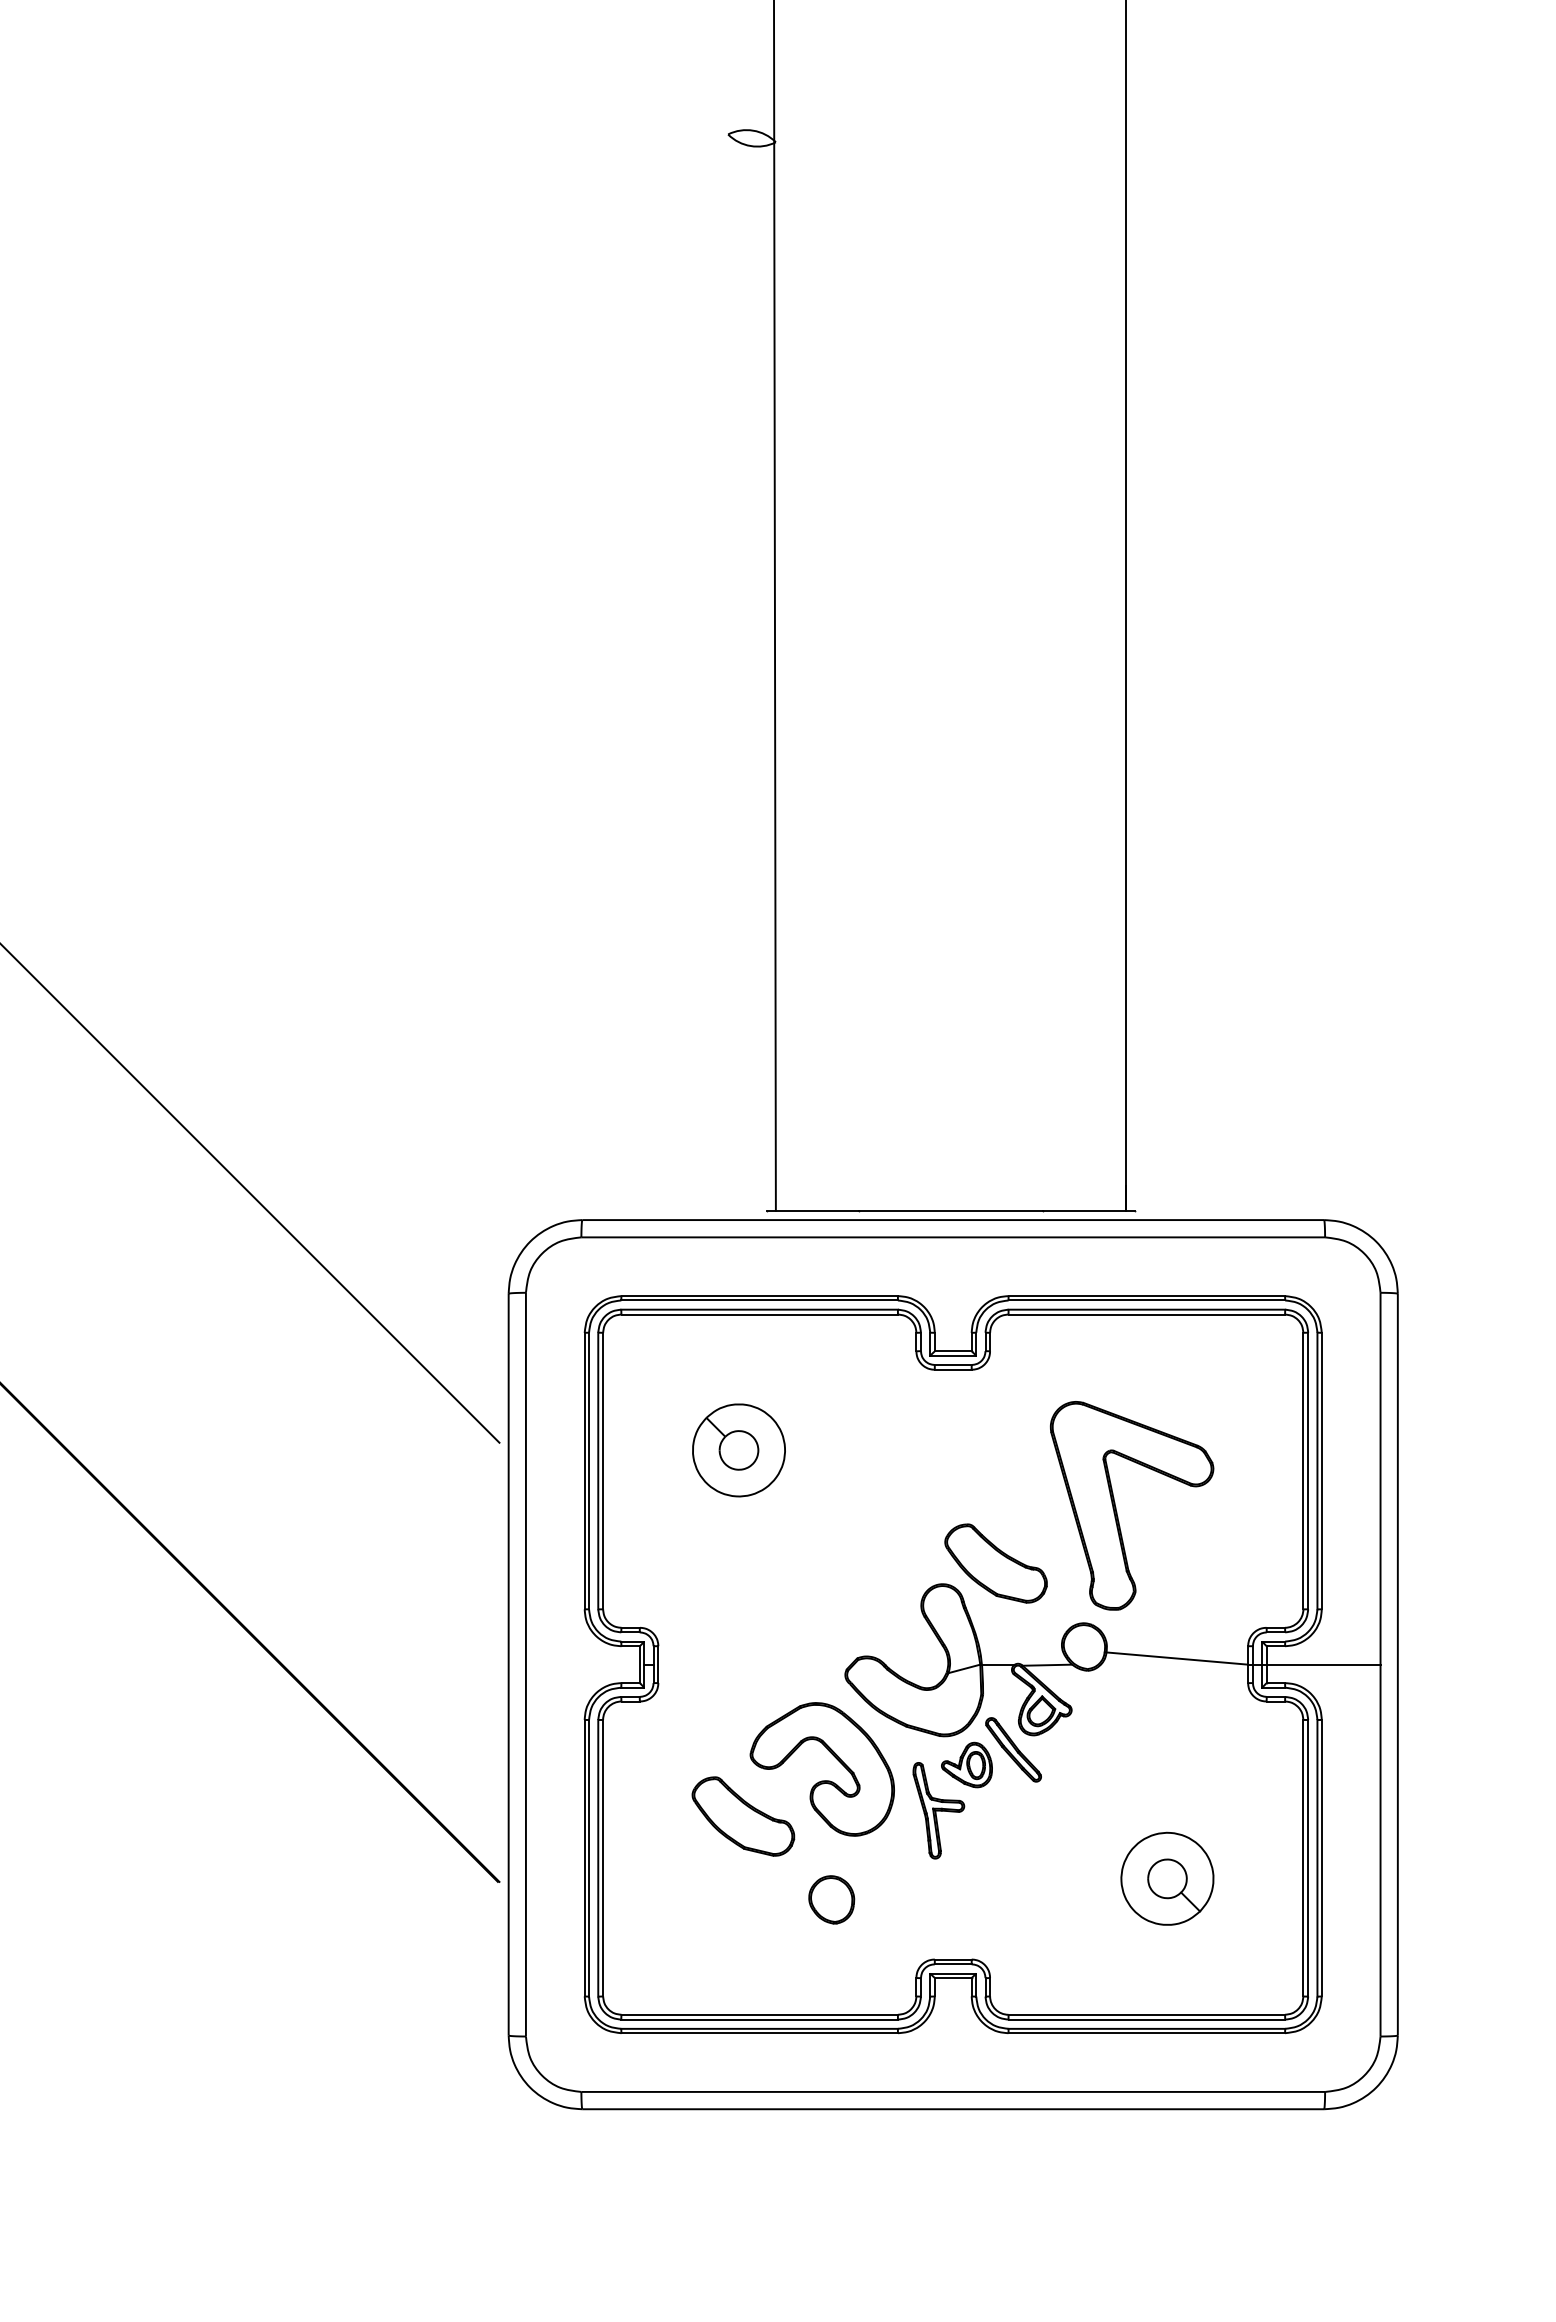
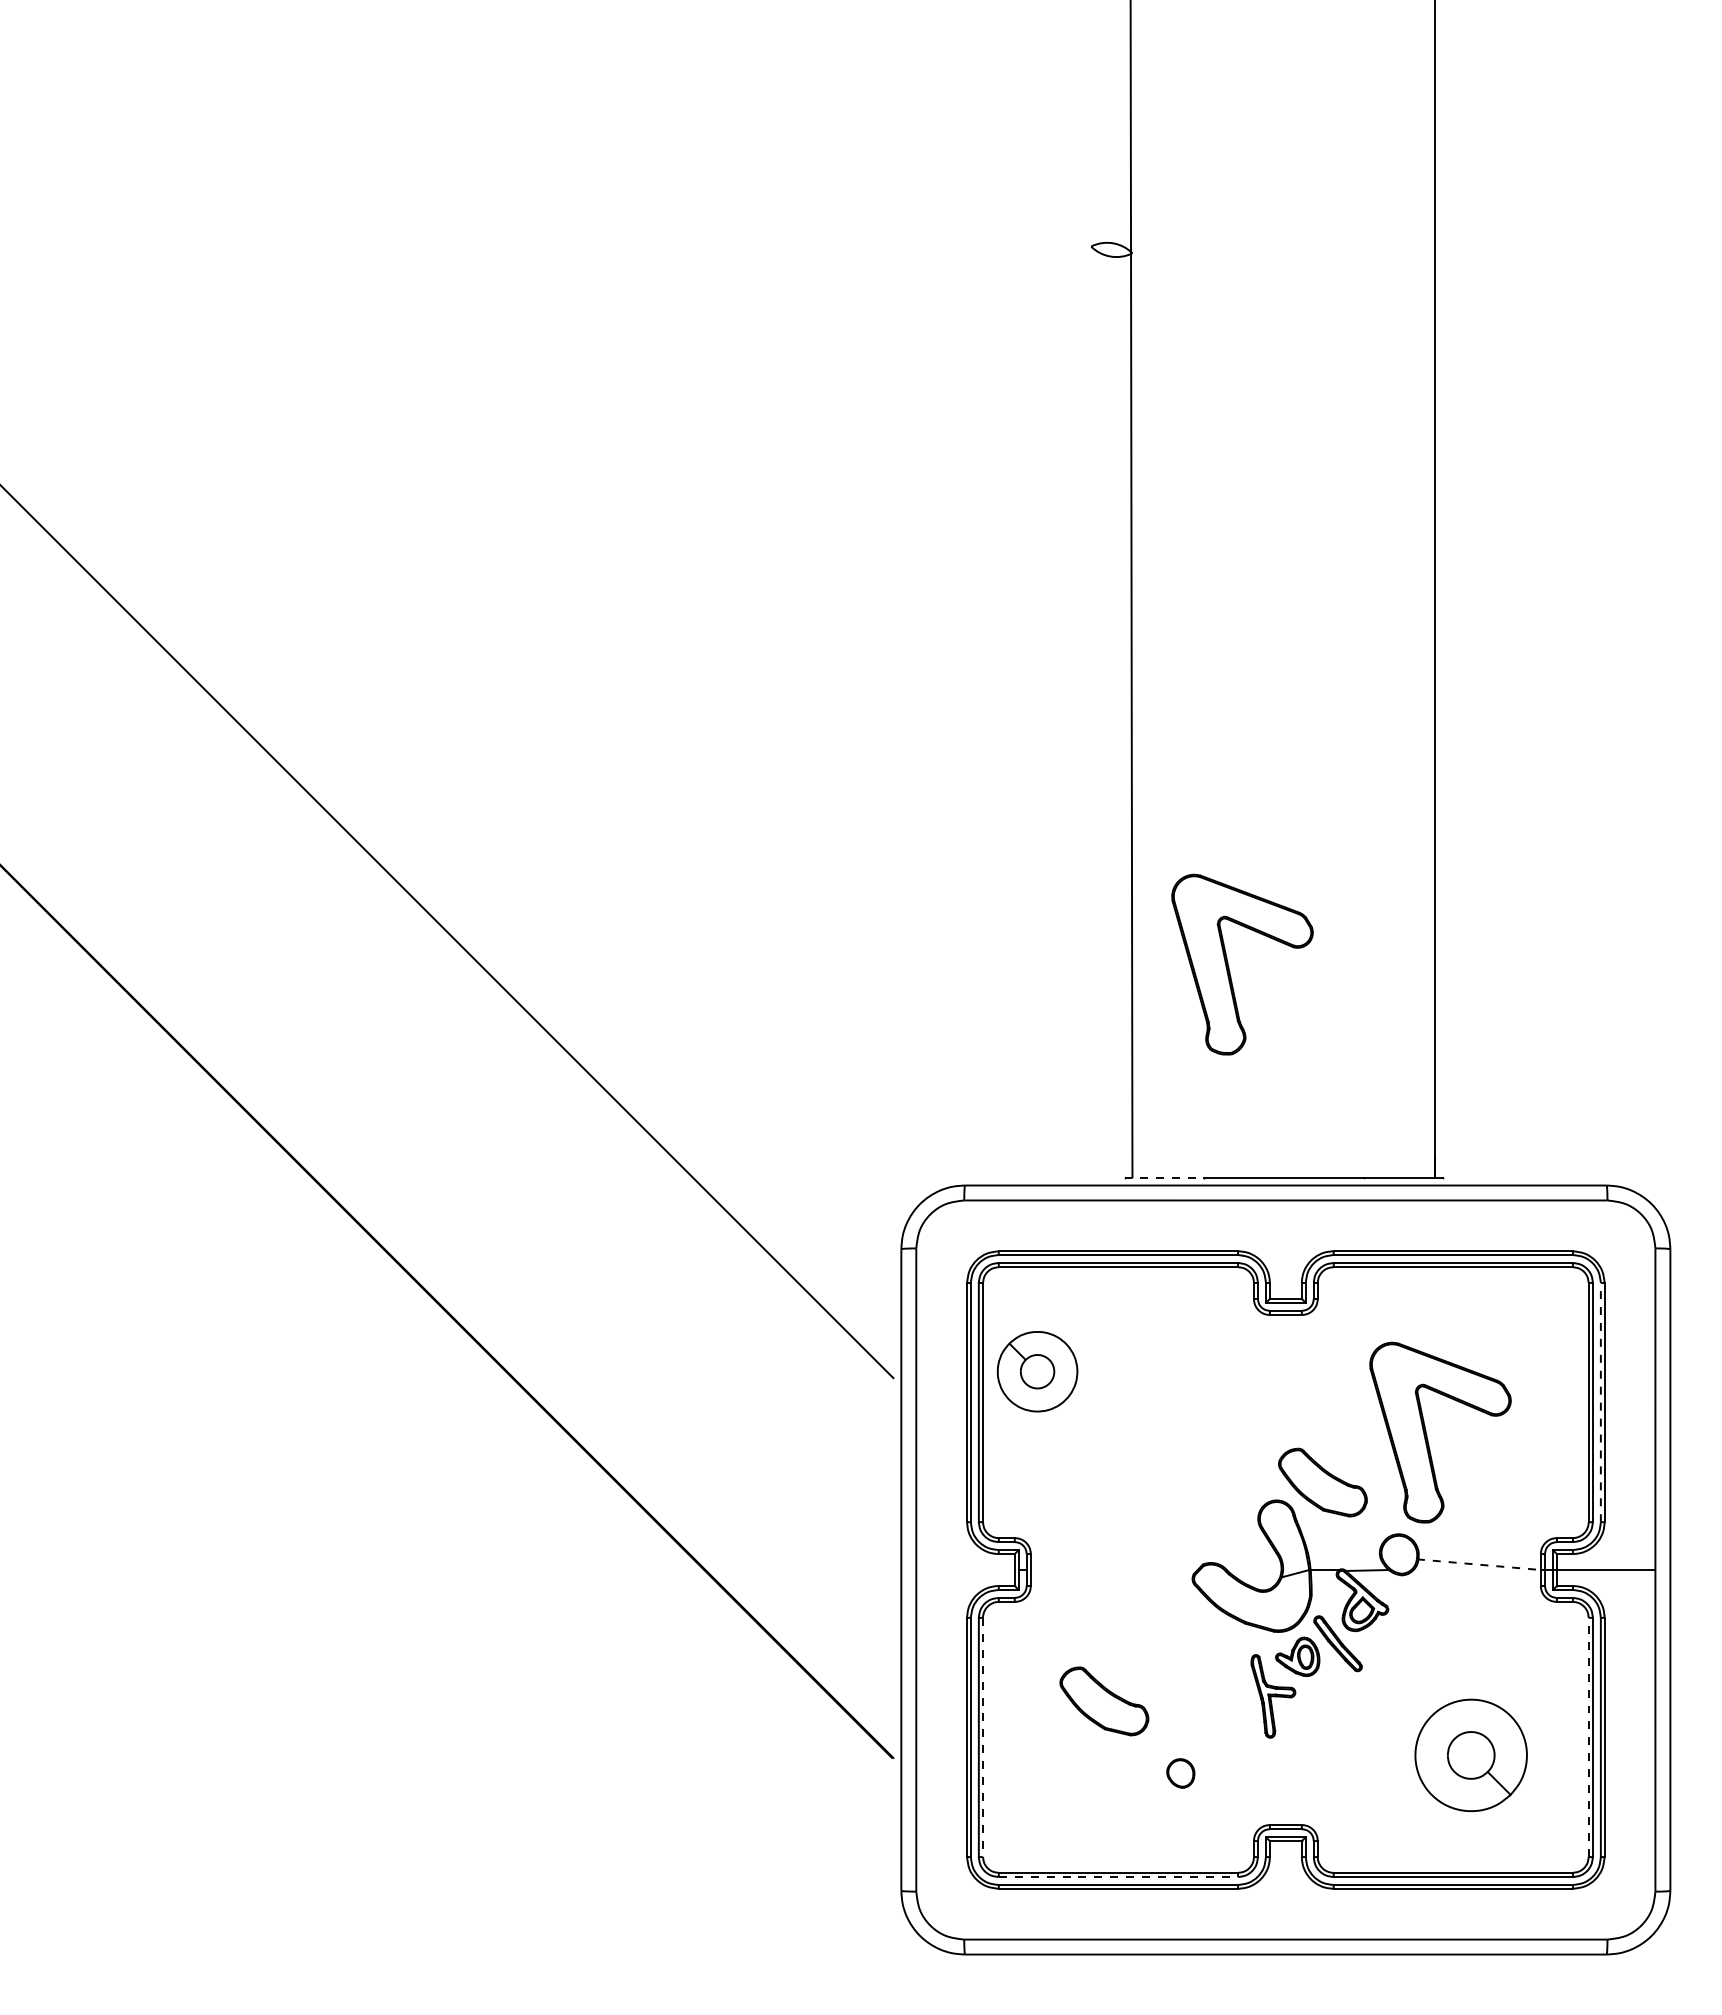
part: (888, 968) -> (1229, 967), added
line: (812, 1210) -> (1164, 1177), solid -> dashed
part: (738, 1450) -> (1037, 1371), moved
line: (1317, 1470) -> (1600, 1402), solid -> dashed
line: (1177, 1658) -> (1479, 1564), solid -> dashed
part: (825, 1779) -> (1175, 1669), removed
line: (603, 1858) -> (983, 1737), solid -> dashed
line: (1303, 1858) -> (1588, 1737), solid -> dashed
part: (1166, 1877) -> (1470, 1754), size x1.4
part: (831, 1899) -> (1180, 1773), size x0.7
line: (759, 2020) -> (1118, 1877), solid -> dashed

